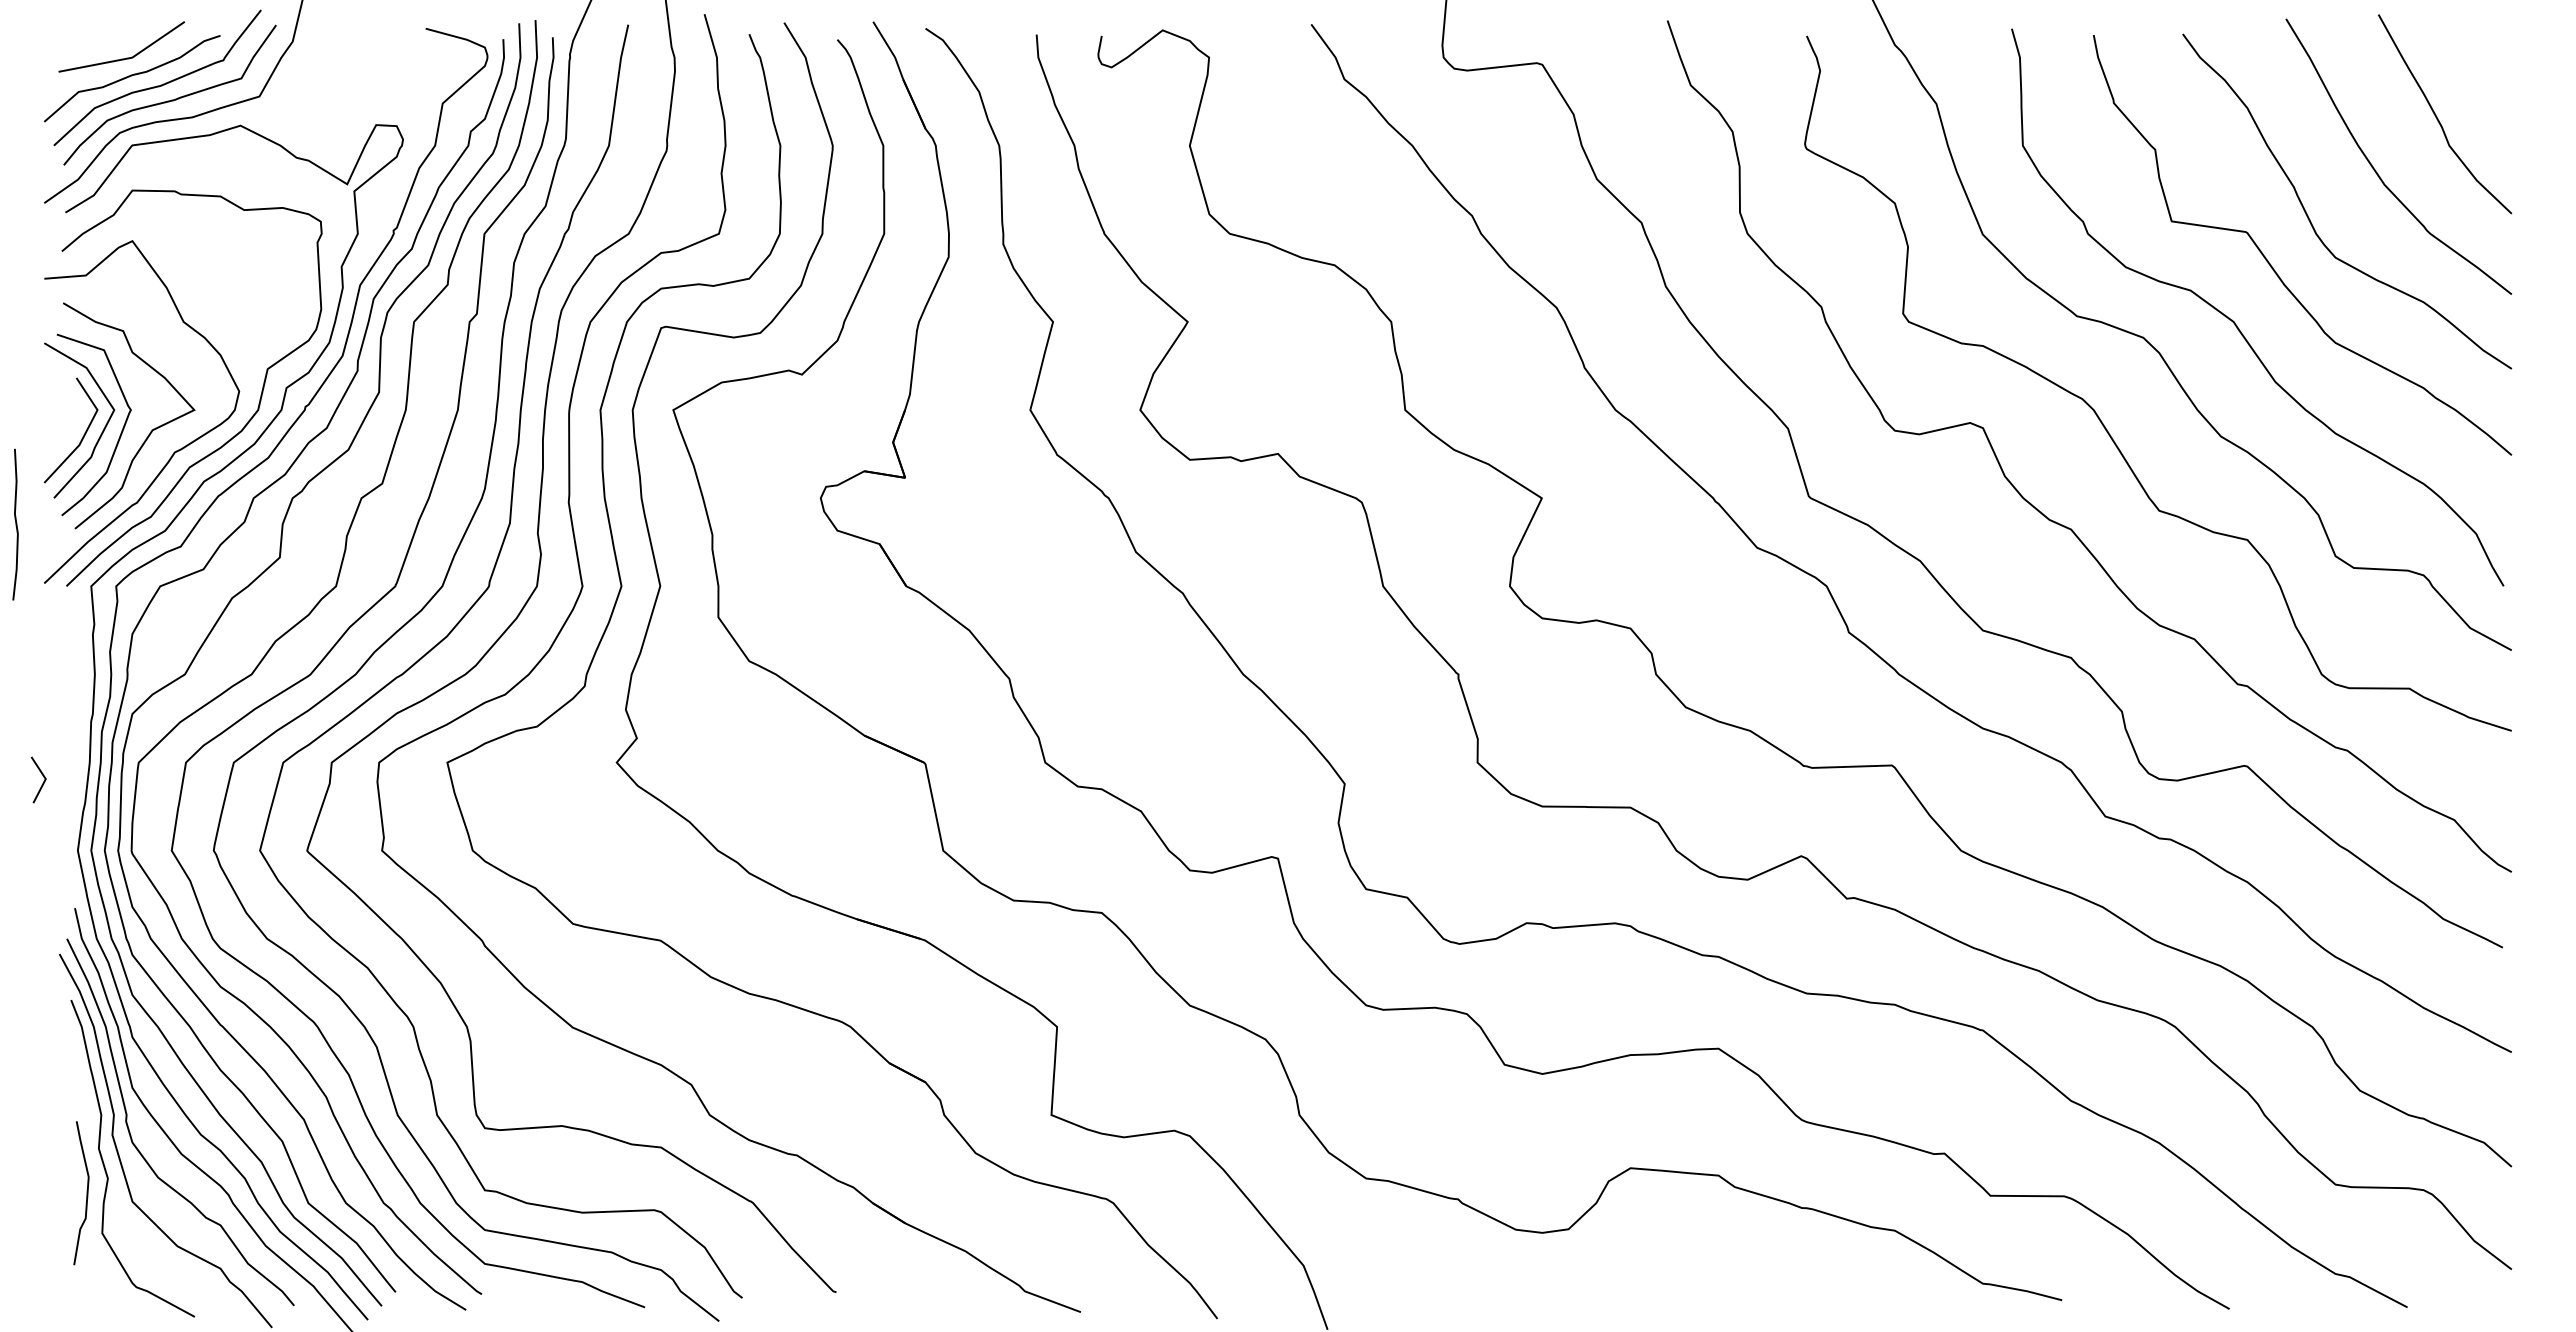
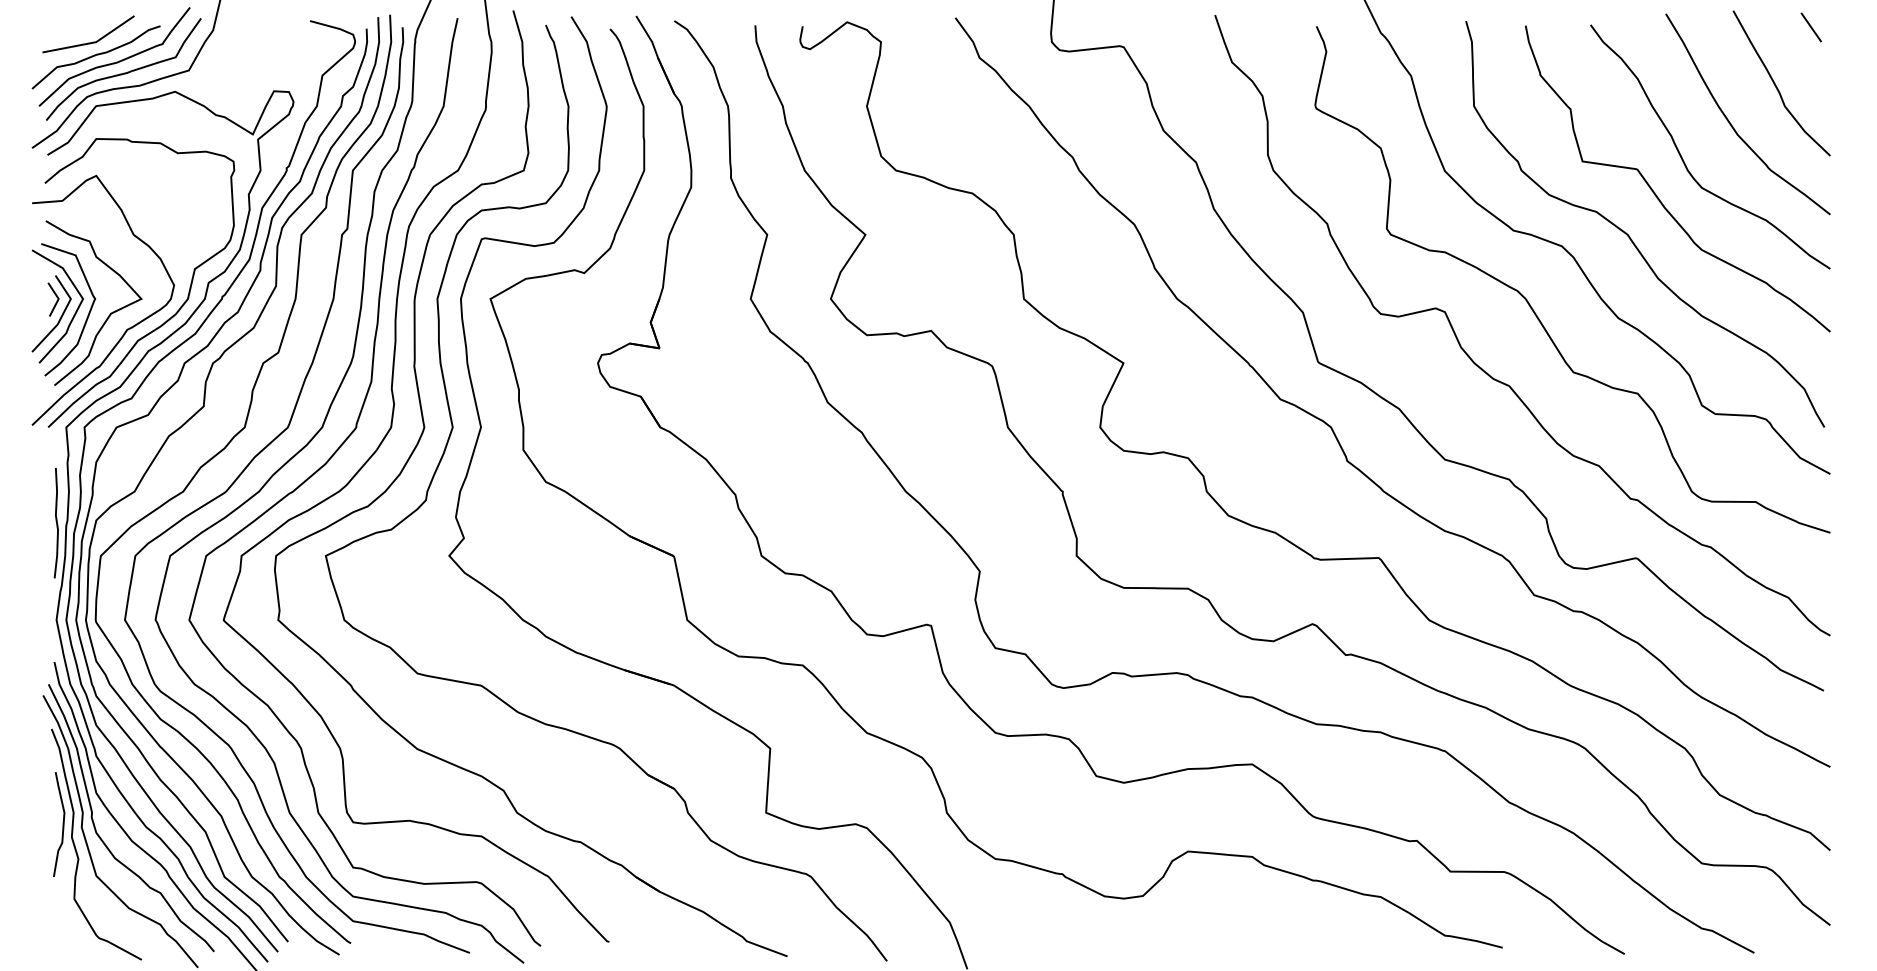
line: (2485, 37) -> (1811, 27), added
curve: (15, 524) -> (56, 523), moved
line: (43, 777) -> (57, 297), moved
curve: (86, 1193) -> (62, 824), moved

